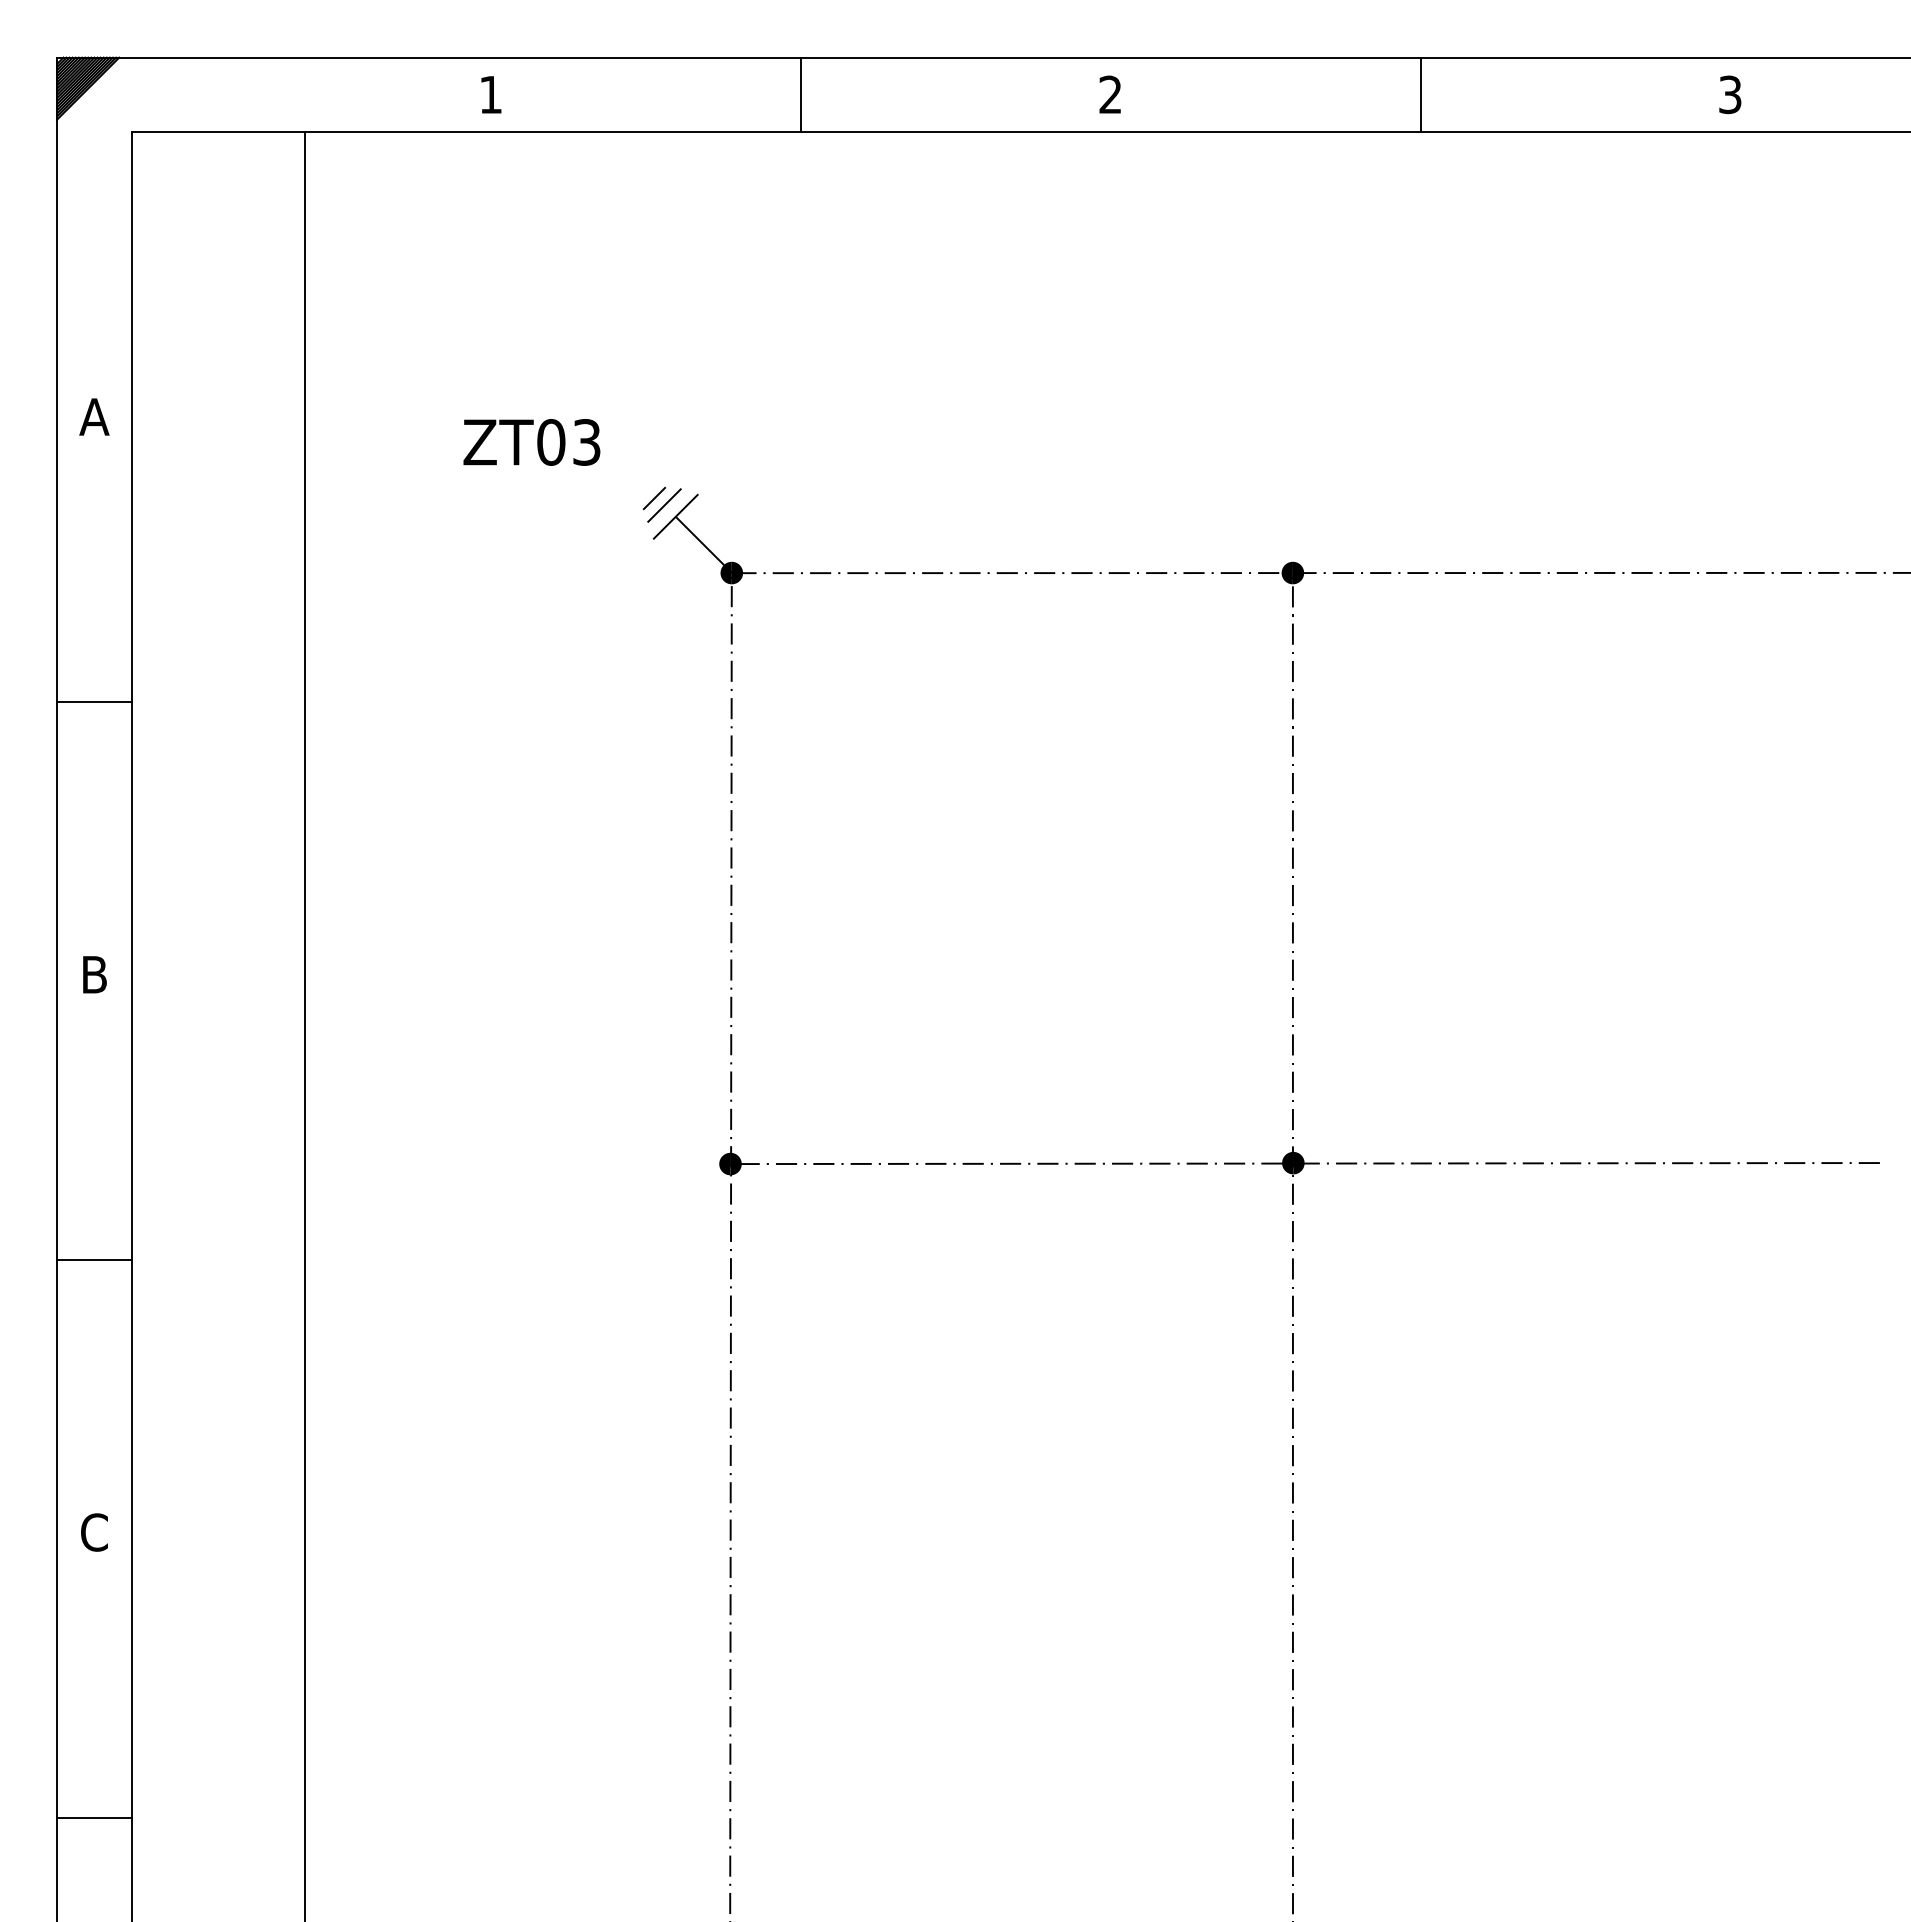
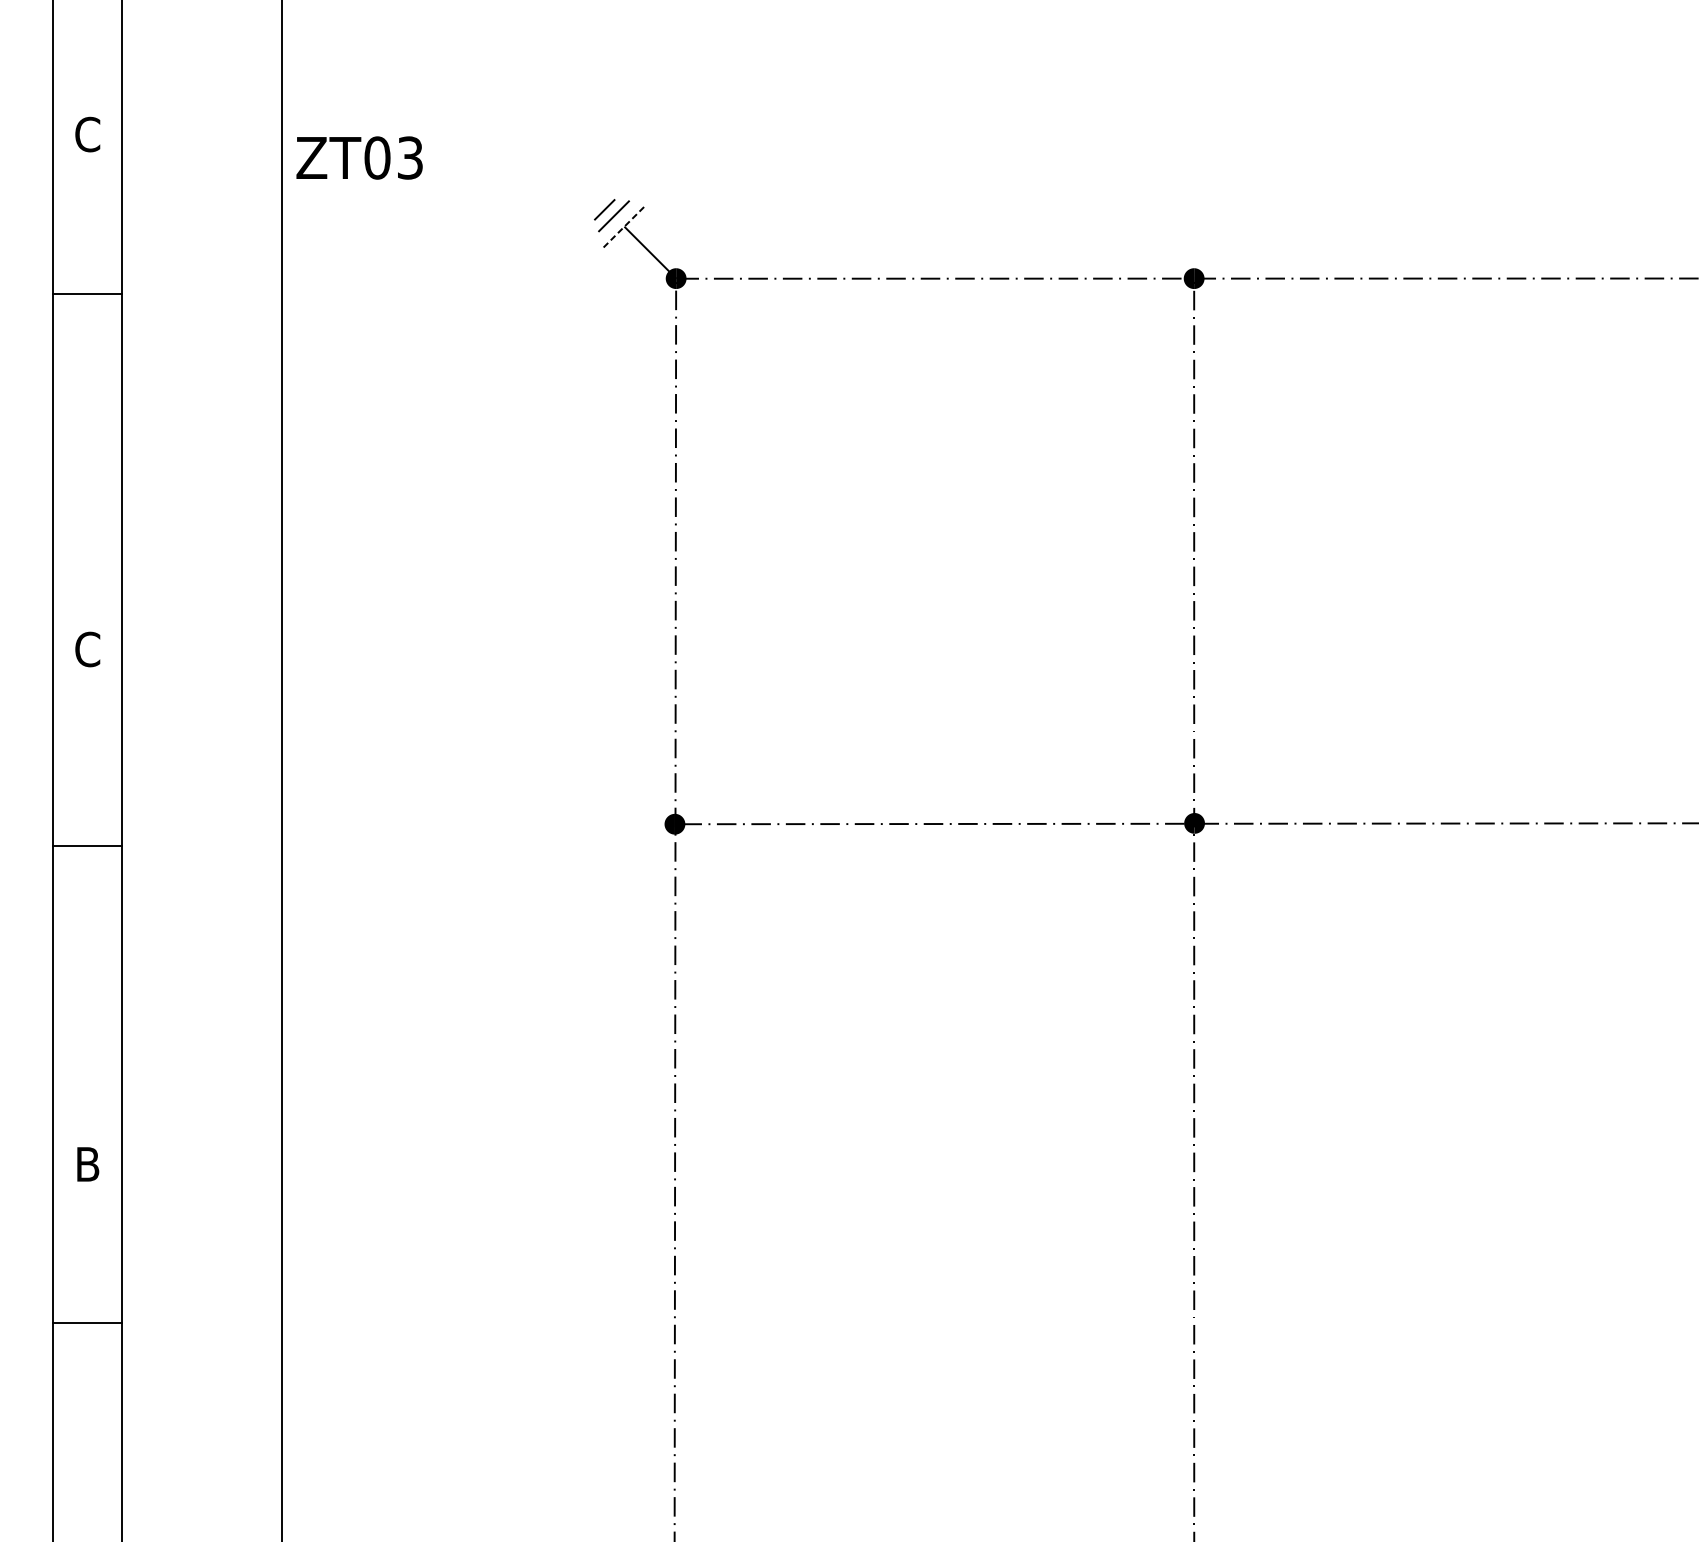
text: (94, 416) -> (87, 134), A -> C
text: (531, 442) -> (359, 158), moved
line: (675, 516) -> (624, 226), solid -> dashed
line: (94, 702) -> (87, 294), moved
text: (94, 974) -> (87, 649), B -> C
line: (94, 1259) -> (87, 845), moved
text: (94, 1532) -> (87, 1164), C -> B
line: (94, 1817) -> (87, 1323), moved

